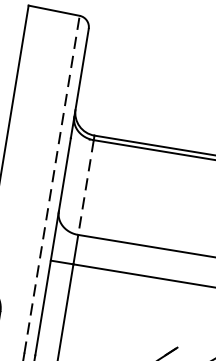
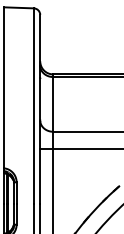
line: (51, 183) -> (33, 105), dashed -> solid
line: (86, 187) -> (53, 104), dashed -> solid

